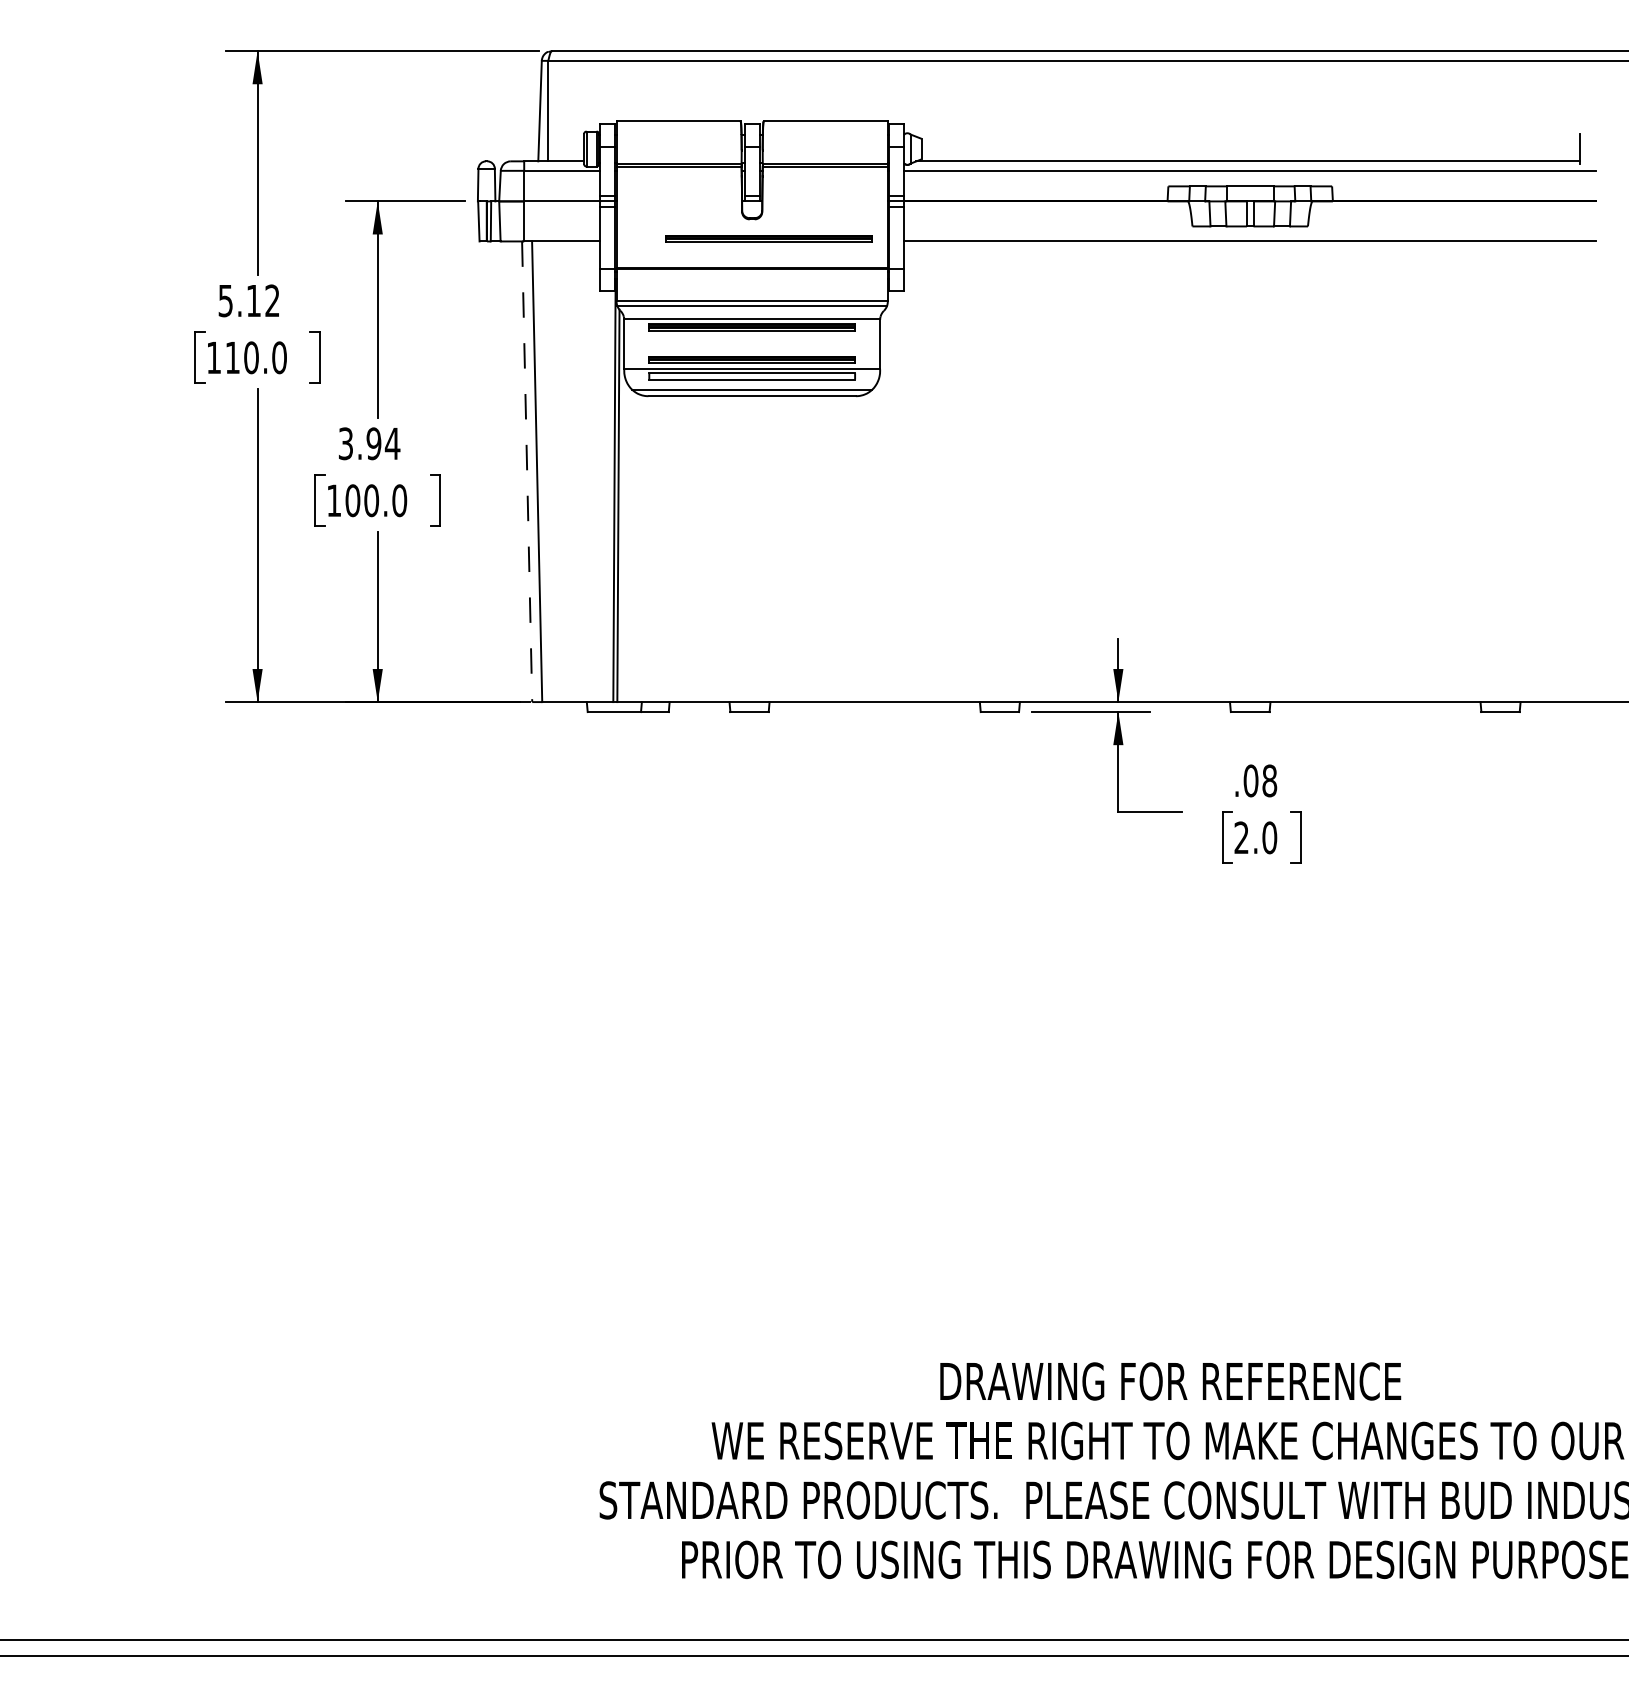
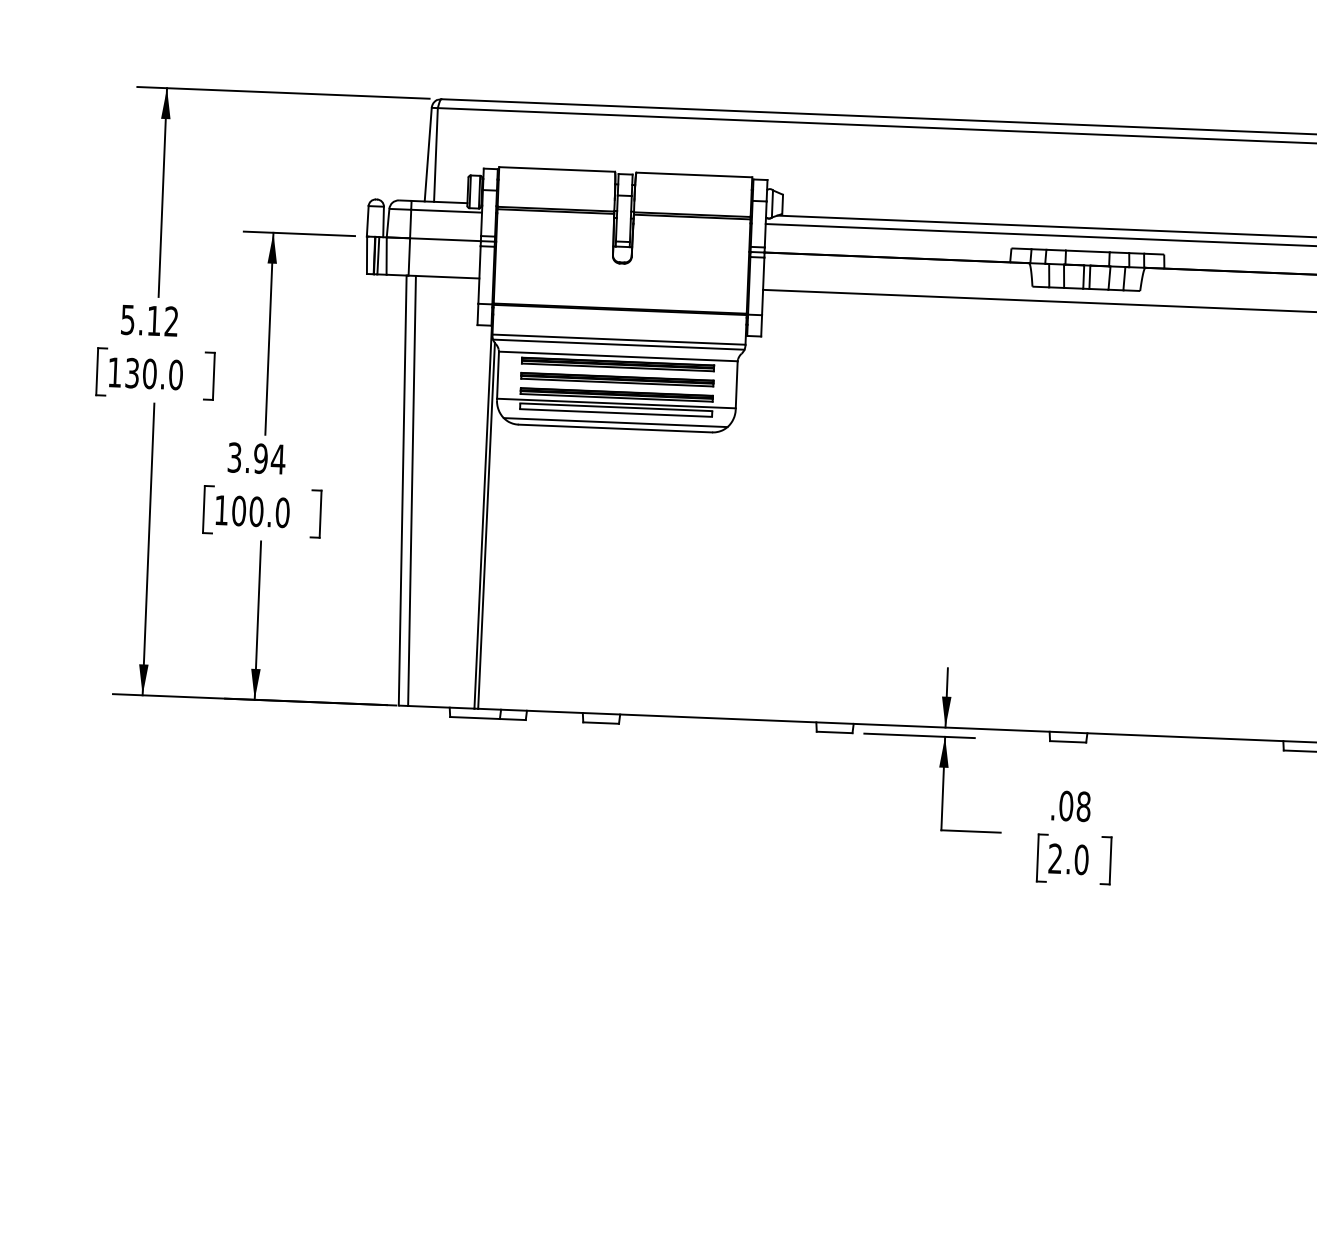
part: (768, 238) -> (616, 379), moved
text: (232, 357) -> (132, 372), 110.0 -> 130.0
line: (527, 472) -> (402, 491), dashed -> solid

